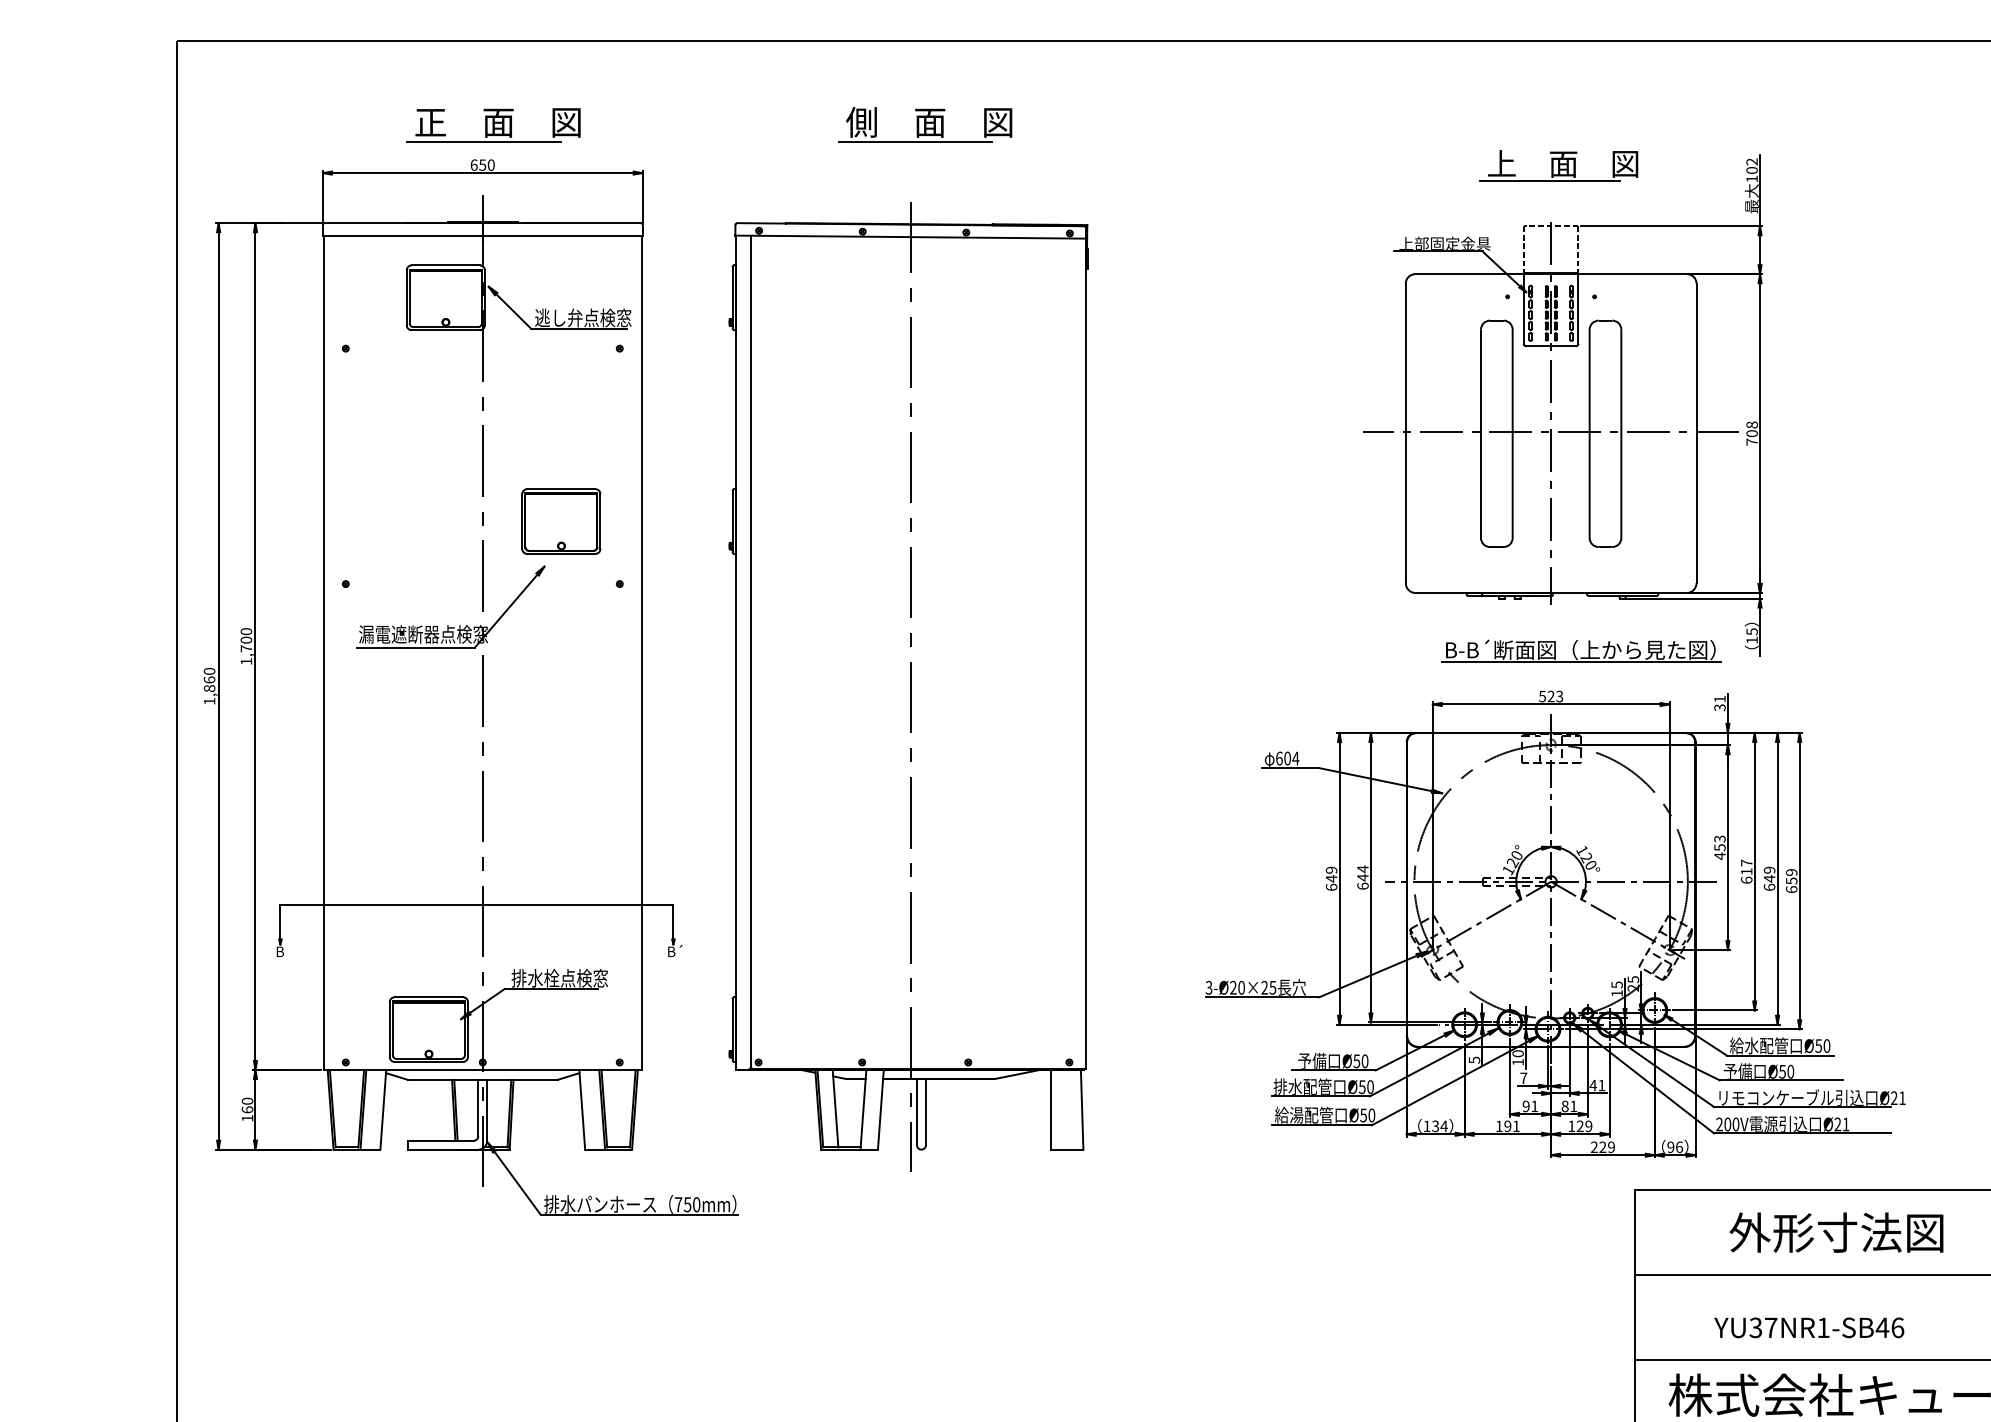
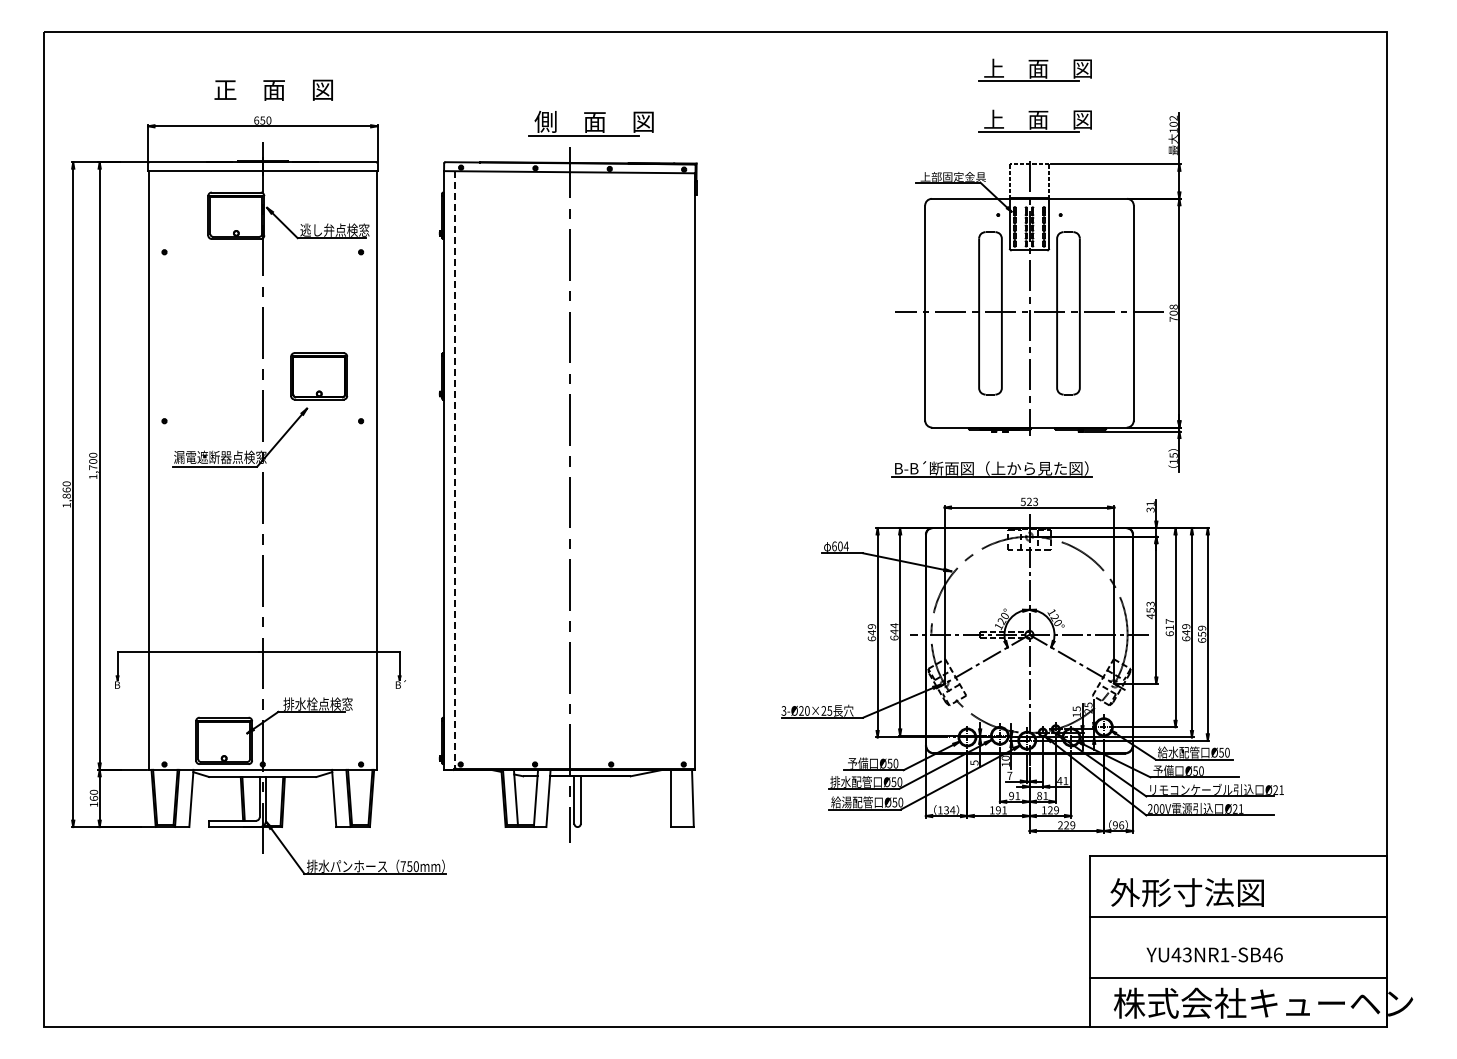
part: (1558, 93) -> (1034, 69), added
part: (924, 124) -> (590, 123), moved
line: (483, 141) -> (263, 103), removed
part: (1580, 651) -> (991, 469), moved
line: (751, 652) -> (455, 470), solid -> dashed
text: (1835, 1232) -> (1186, 892), moved
text: (1762, 1327) -> (1181, 954), YU37NR1-SB46 -> YU43NR1-SB46

